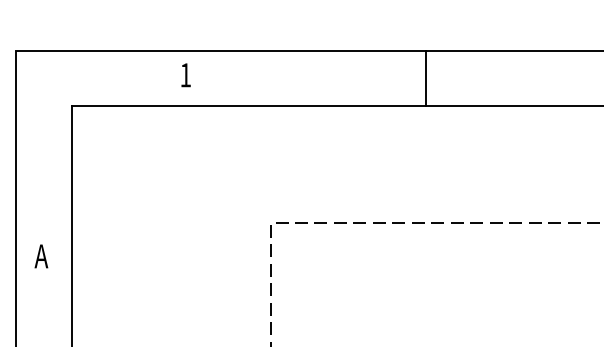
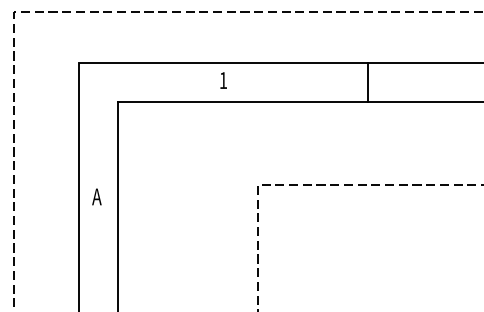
text: (185, 75) -> (223, 80), moved
text: (40, 255) -> (96, 196), moved

